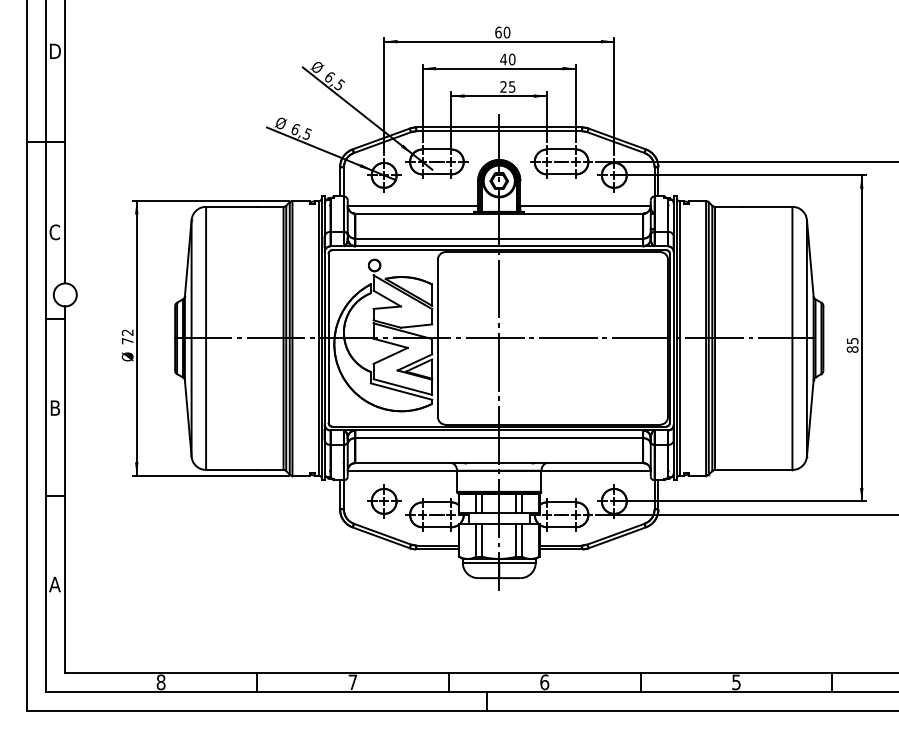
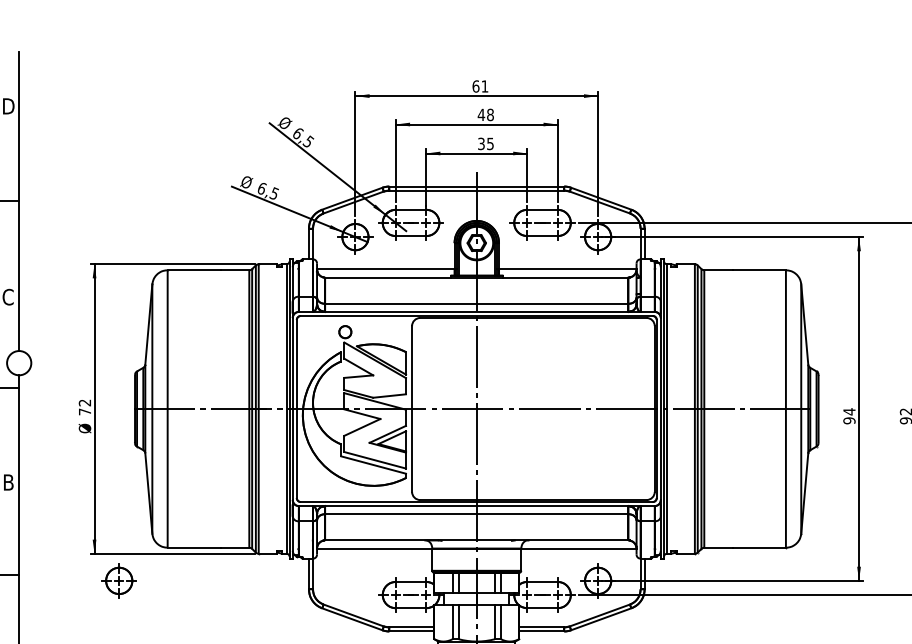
text: (506, 32) -> (484, 86), 60 -> 61
text: (511, 59) -> (489, 114), 40 -> 48
text: (503, 87) -> (481, 144), 25 -> 35
text: (852, 344) -> (849, 415), 85 -> 94
part: (384, 501) -> (119, 580), moved

